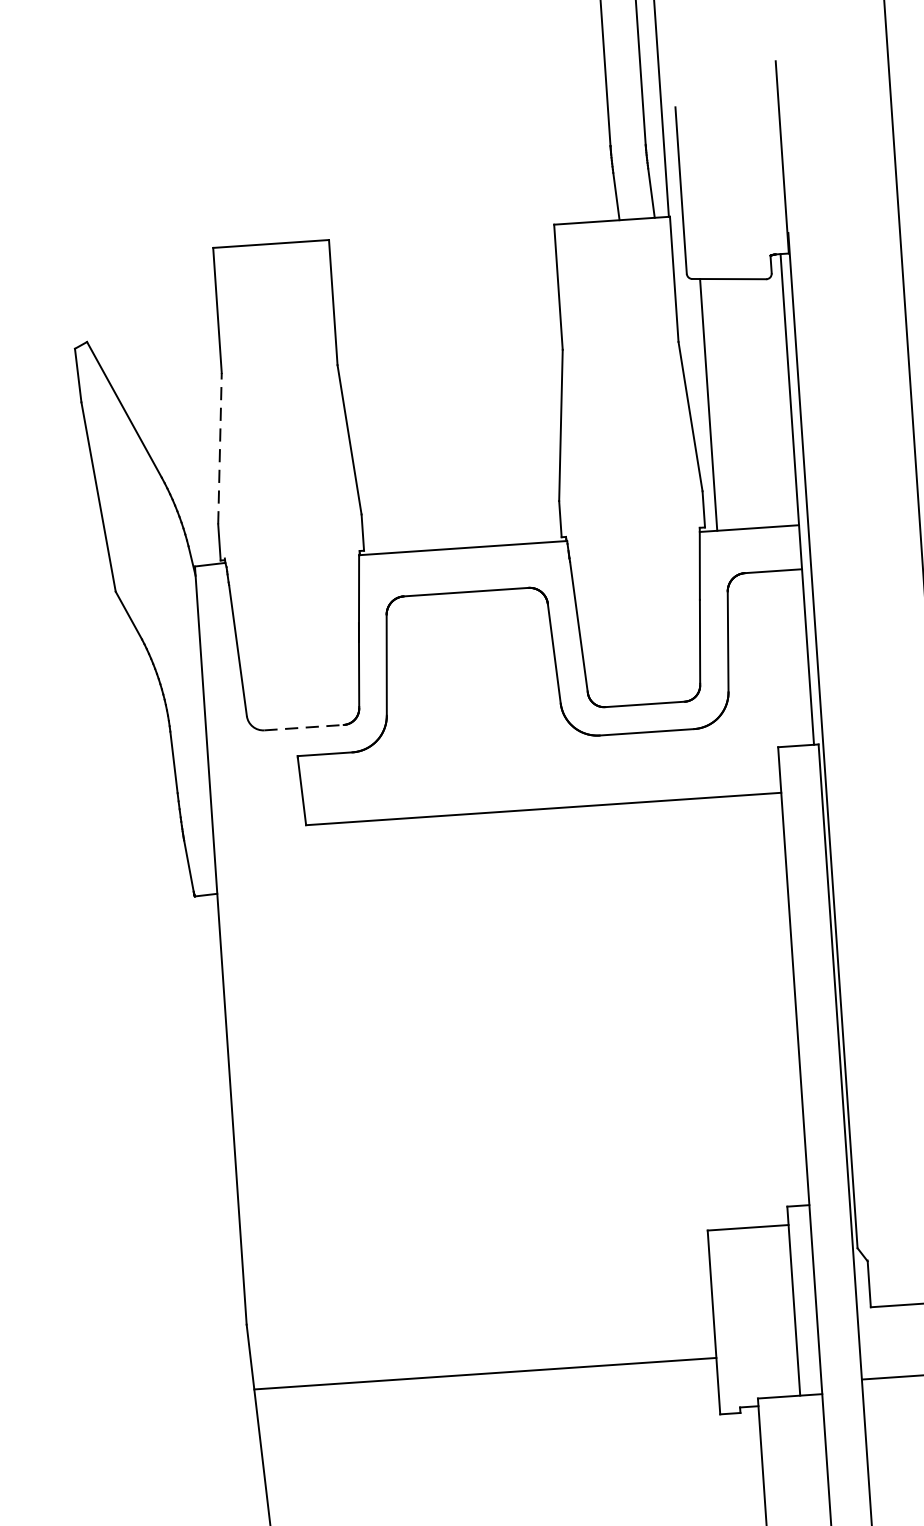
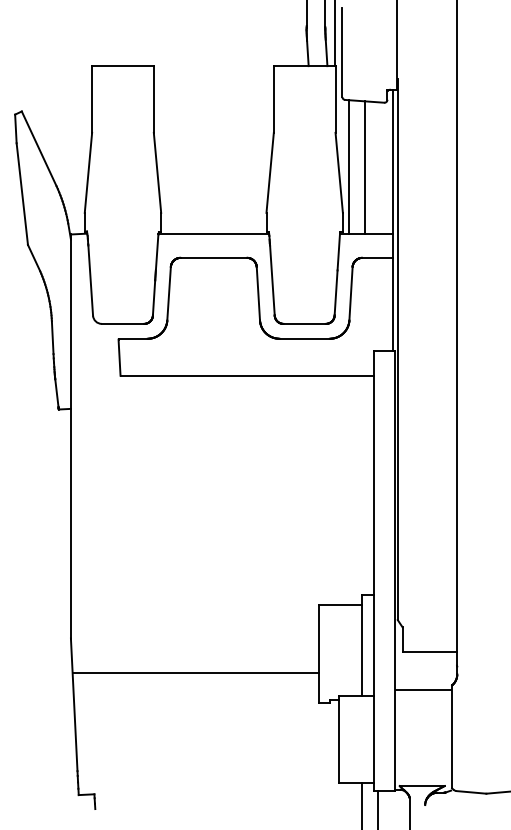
line: (739, 403) -> (365, 167), added
line: (220, 447) -> (88, 172), dashed -> solid
line: (305, 726) -> (123, 323), dashed -> solid

